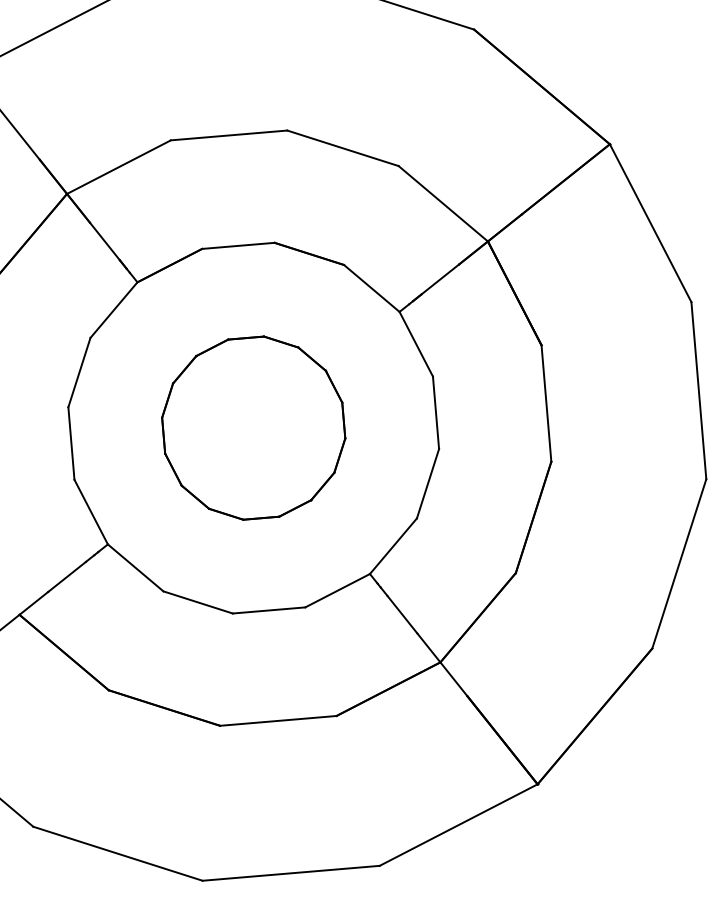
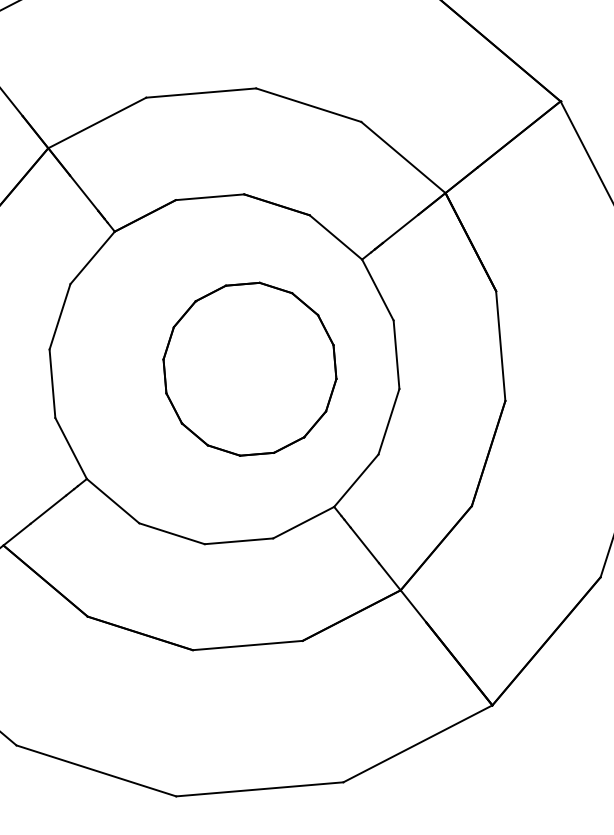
part: (253, 427) -> (249, 368), moved

